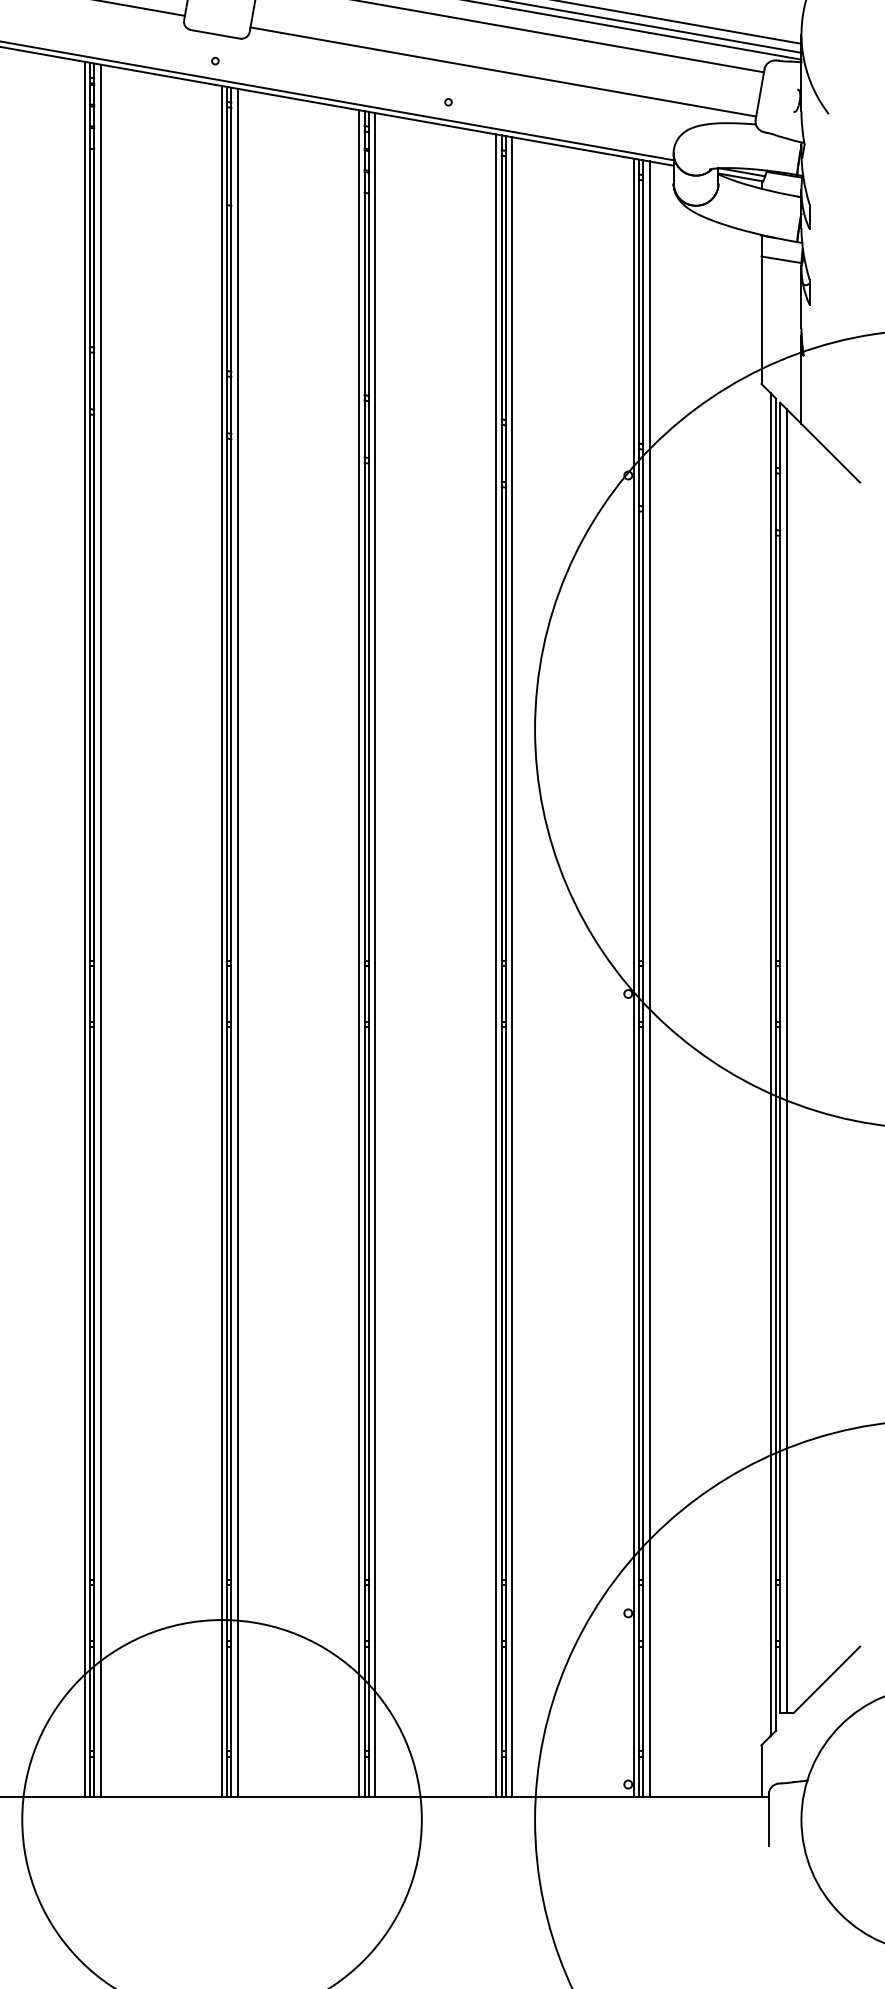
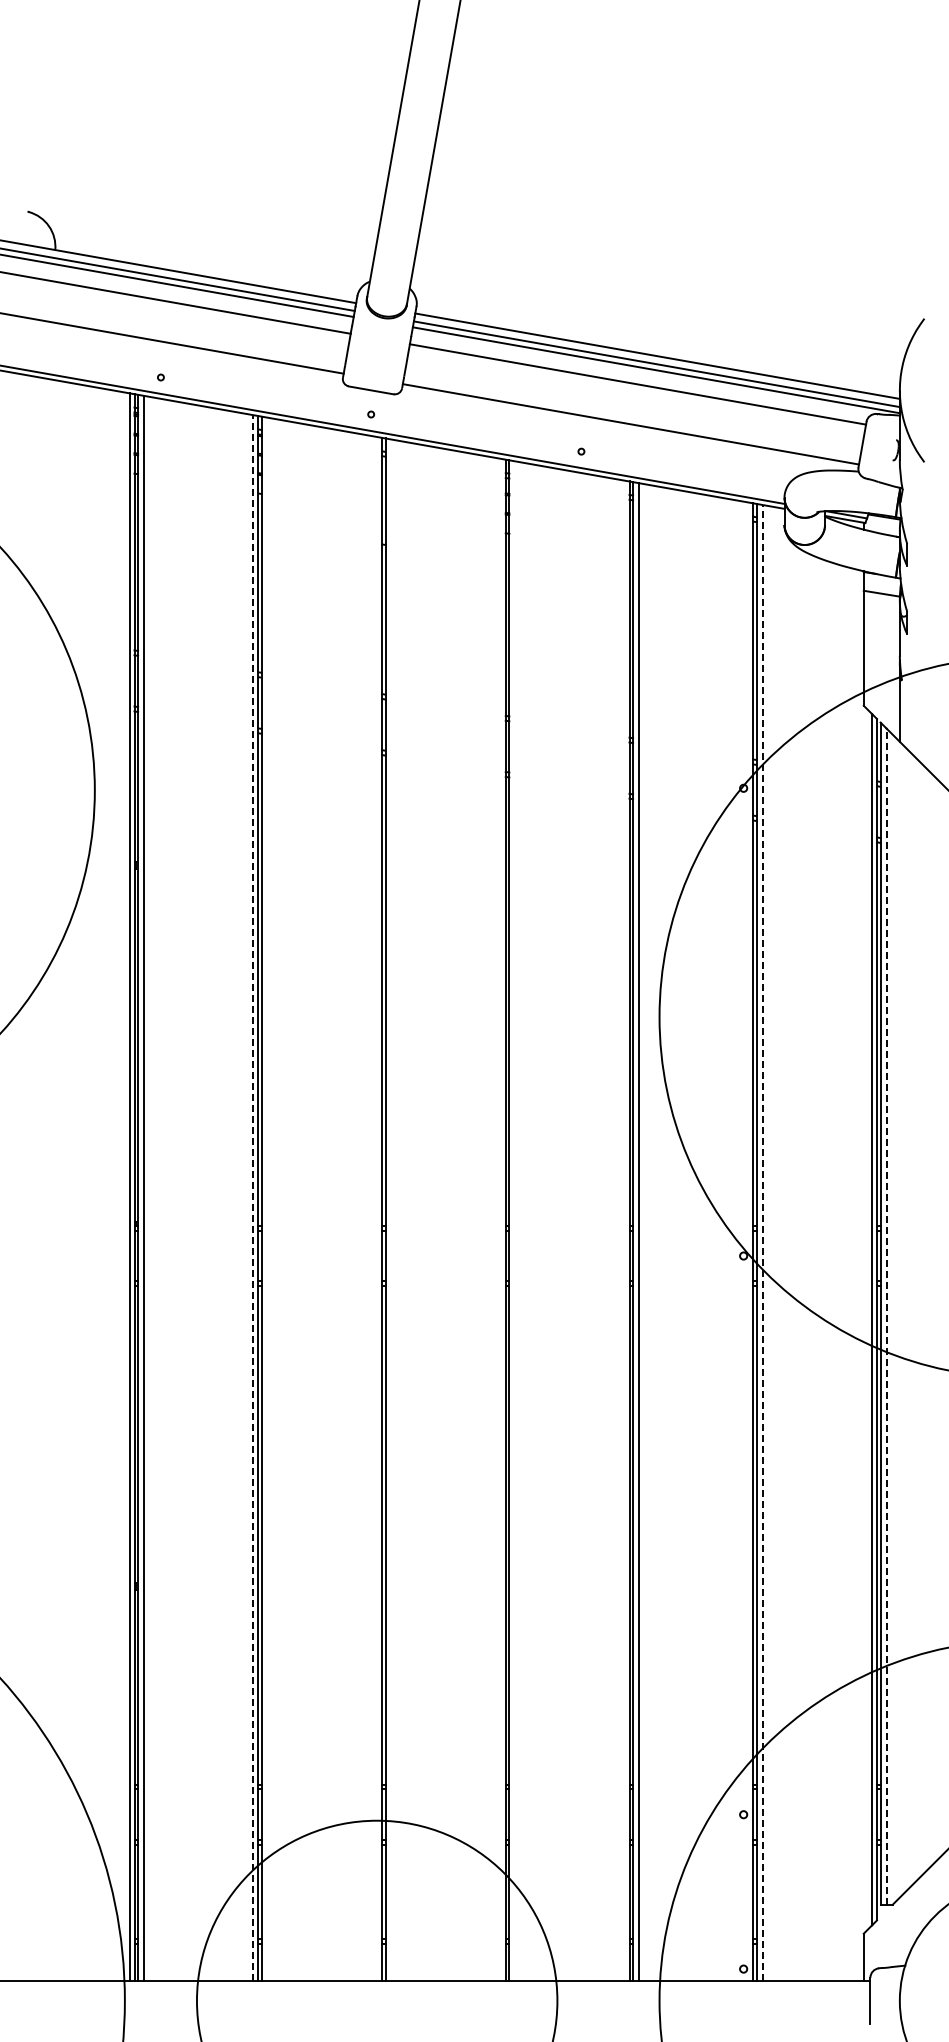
line: (84, 929) -> (253, 1197), solid -> dashed
line: (100, 930) -> (267, 1198), removed
line: (222, 941) -> (377, 1208), removed
line: (237, 942) -> (391, 1209), removed
line: (358, 953) -> (500, 1219), removed
line: (375, 954) -> (515, 1220), removed
line: (496, 965) -> (624, 1230), removed
line: (633, 977) -> (748, 1241), removed
line: (649, 979) -> (762, 1242), solid -> dashed
line: (786, 1061) -> (886, 1316), solid -> dashed

